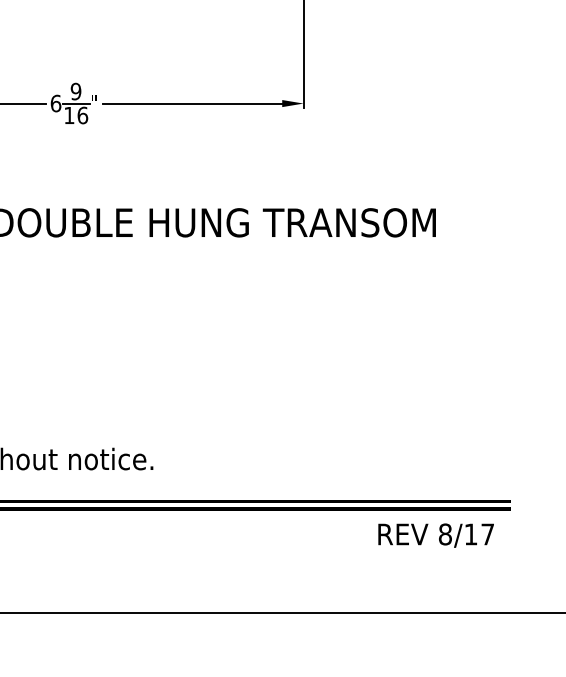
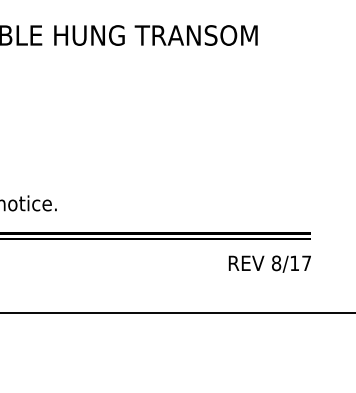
text: (435, 535) -> (269, 264), moved

